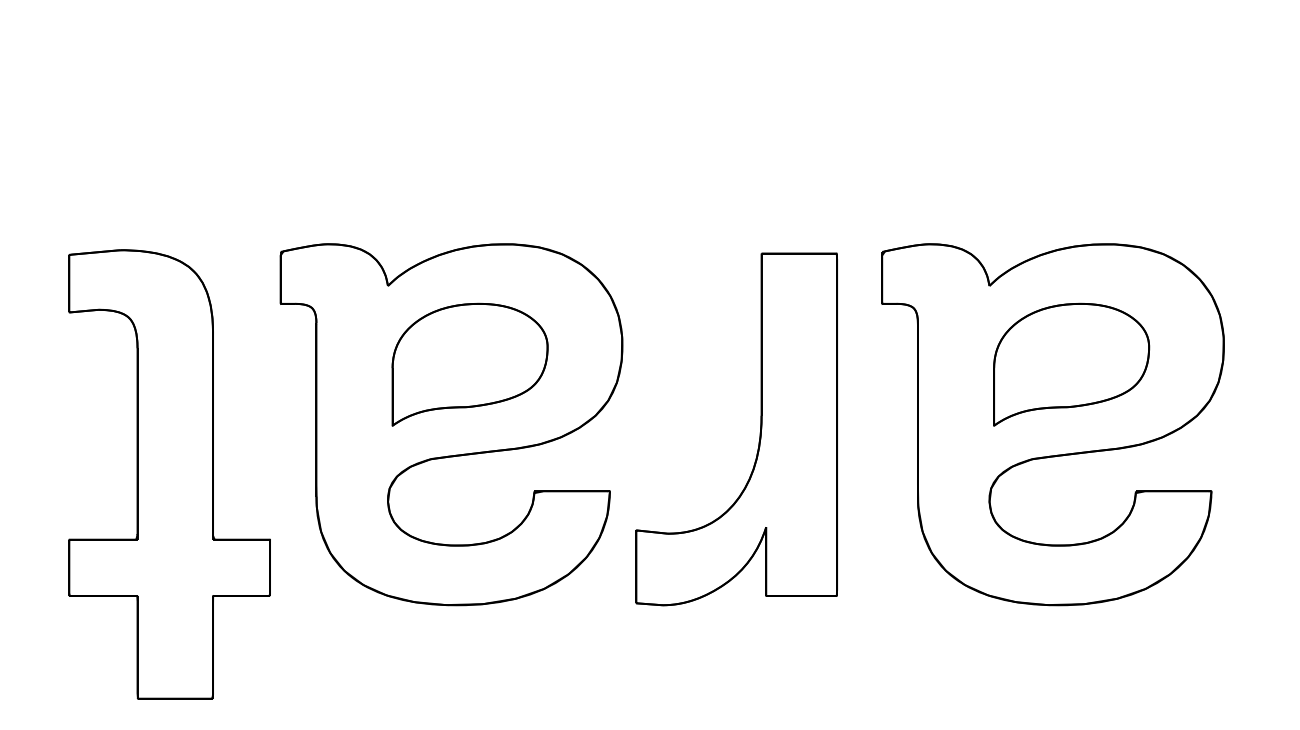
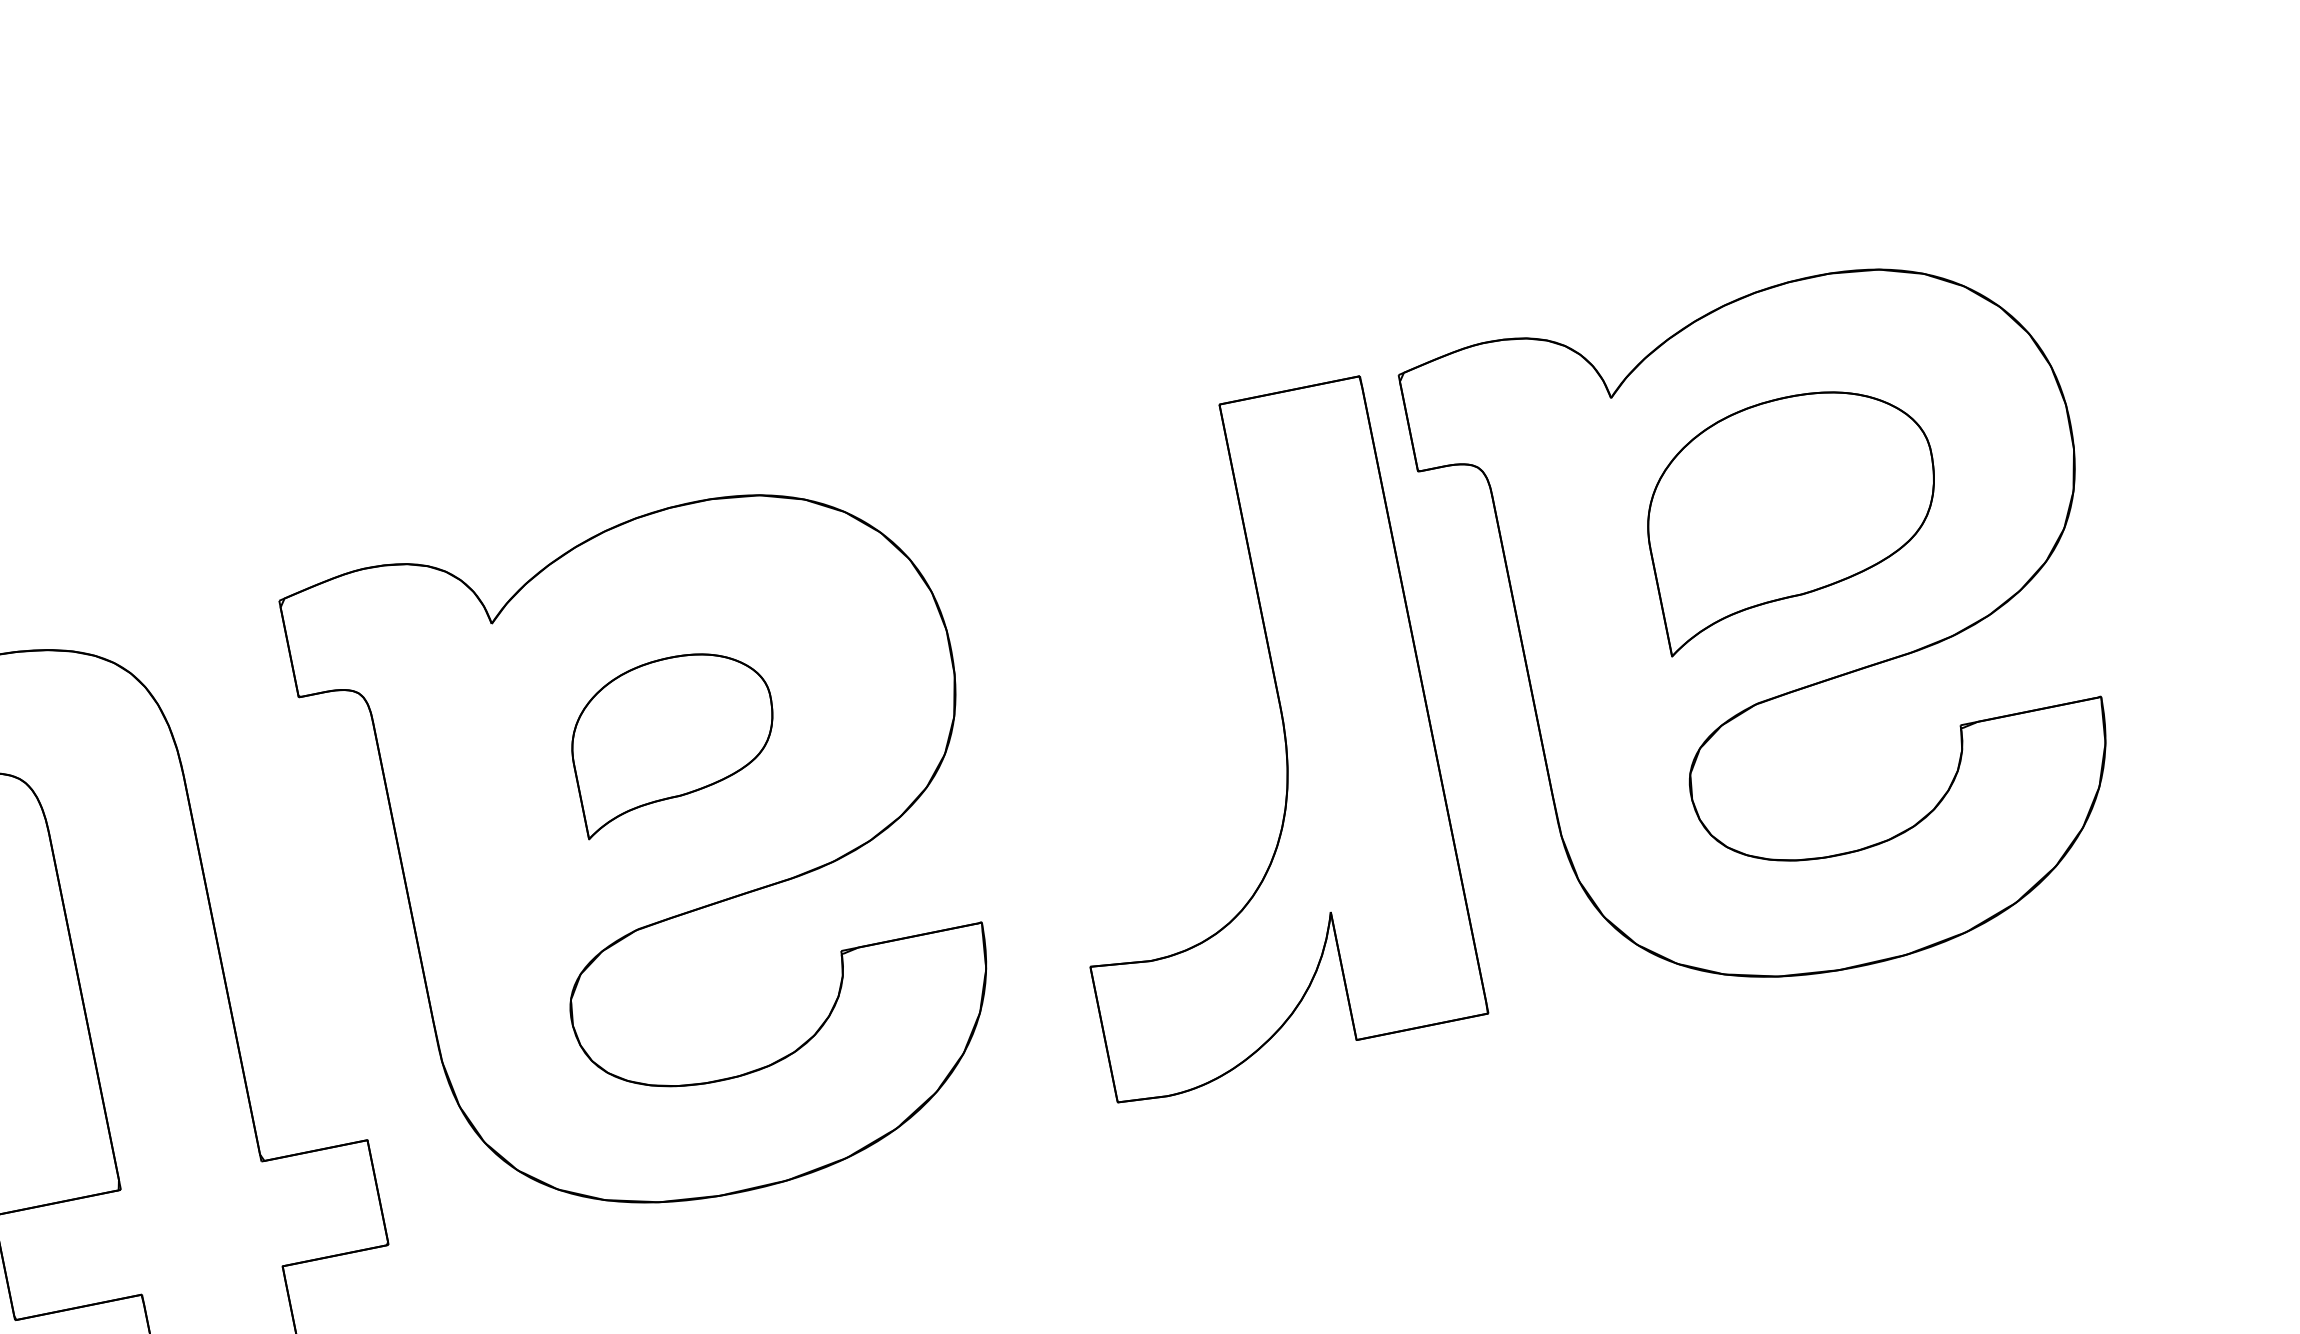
part: (469, 364) -> (672, 739), size x0.7
part: (759, 432) -> (1282, 738), moved

